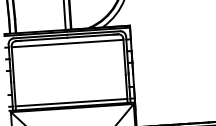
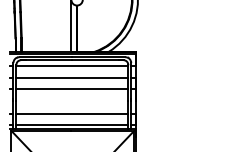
line: (68, 55) -> (72, 77), added
line: (69, 66) -> (72, 89), added
line: (70, 90) -> (72, 113), added

